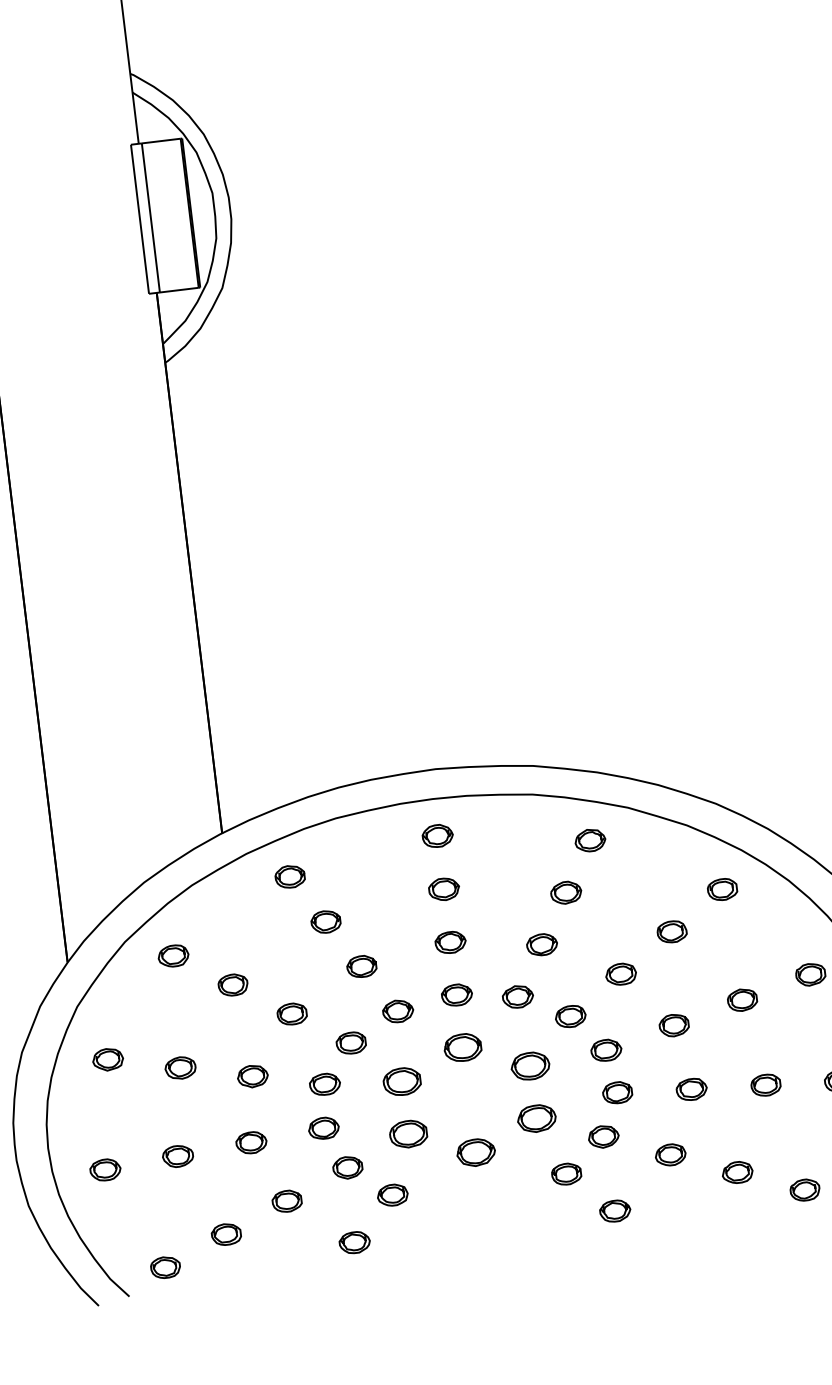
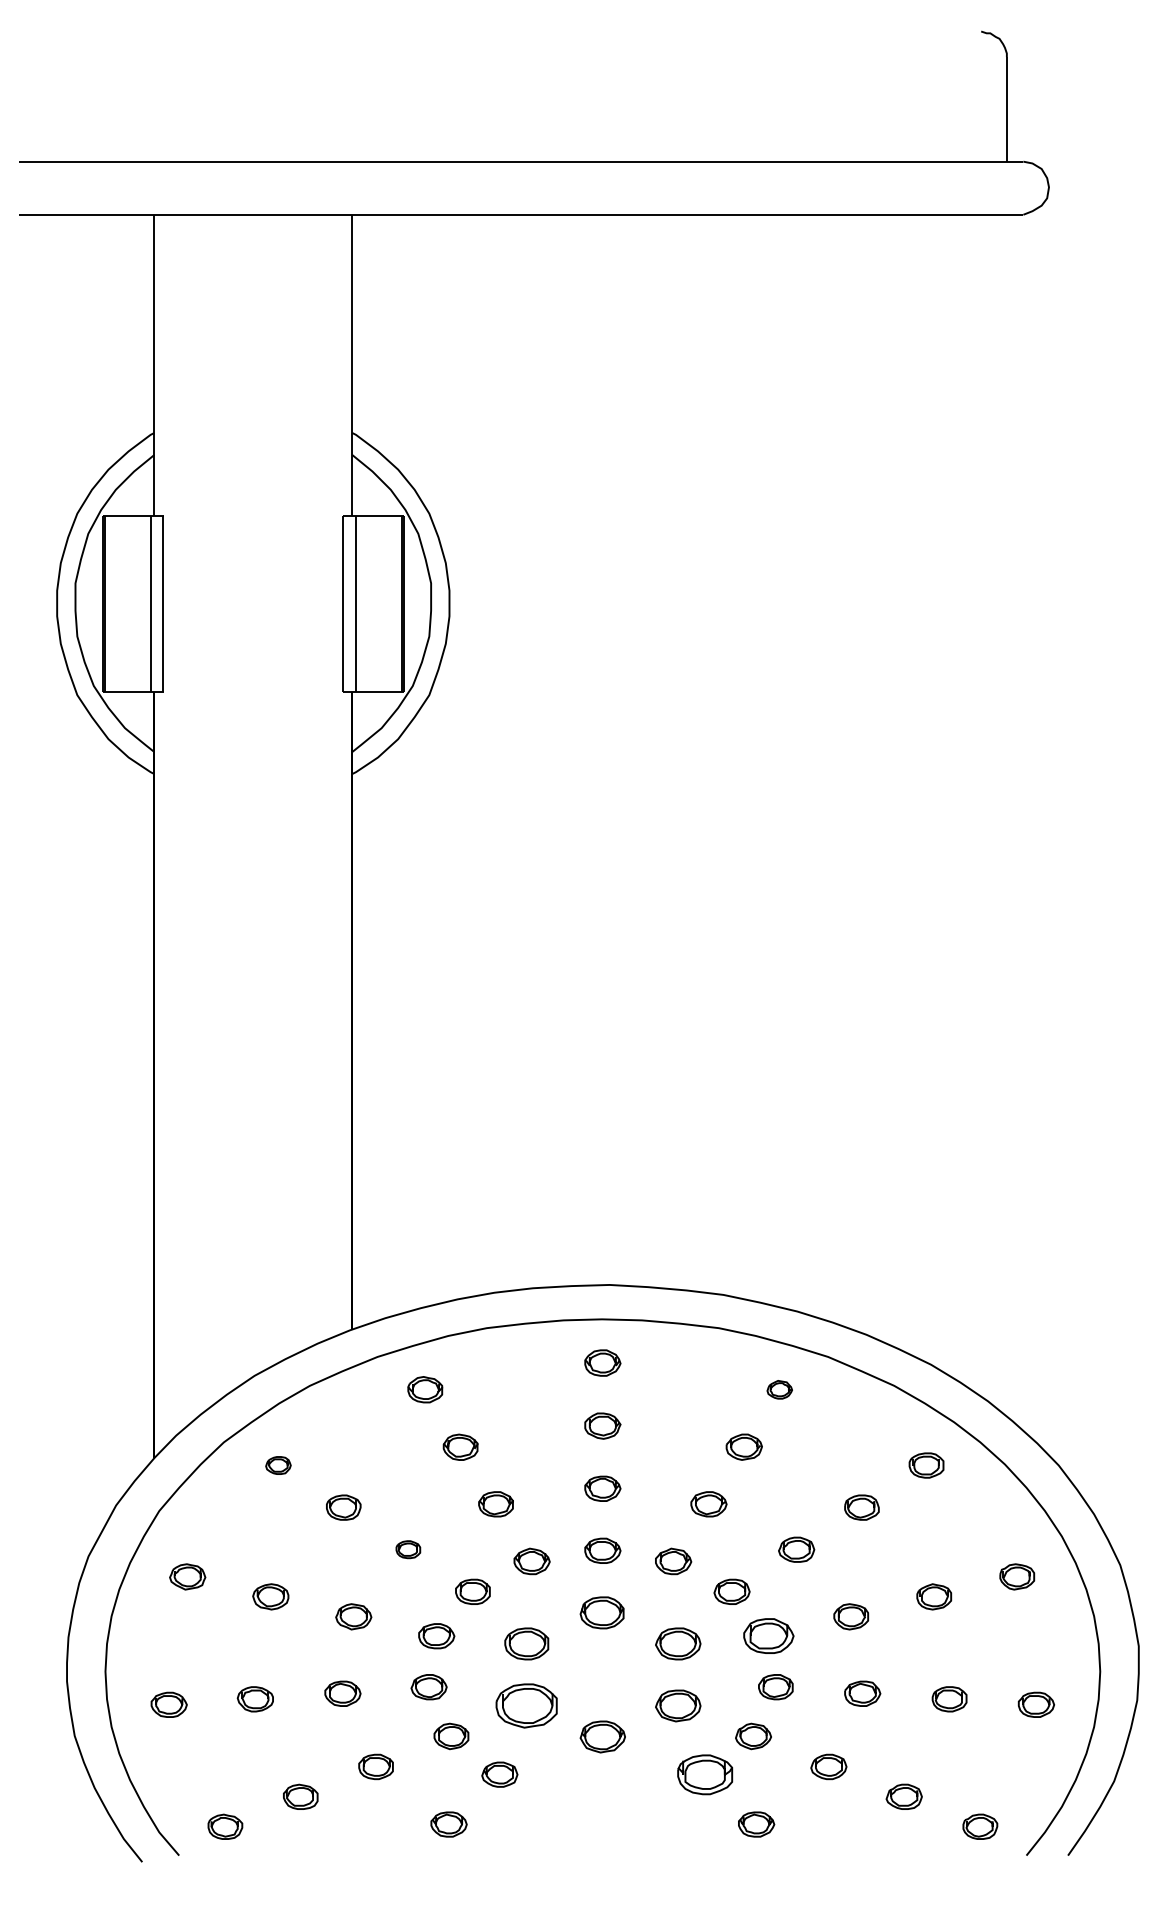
part: (590, 840) -> (779, 1389), size x0.7
part: (173, 956) -> (278, 1465), size x0.7
part: (292, 1013) -> (408, 1549), size x0.7
part: (606, 1050) -> (768, 1636), size x1.4
part: (408, 1133) -> (526, 1705), size x1.4
part: (566, 1174) -> (704, 1774), size x1.6

